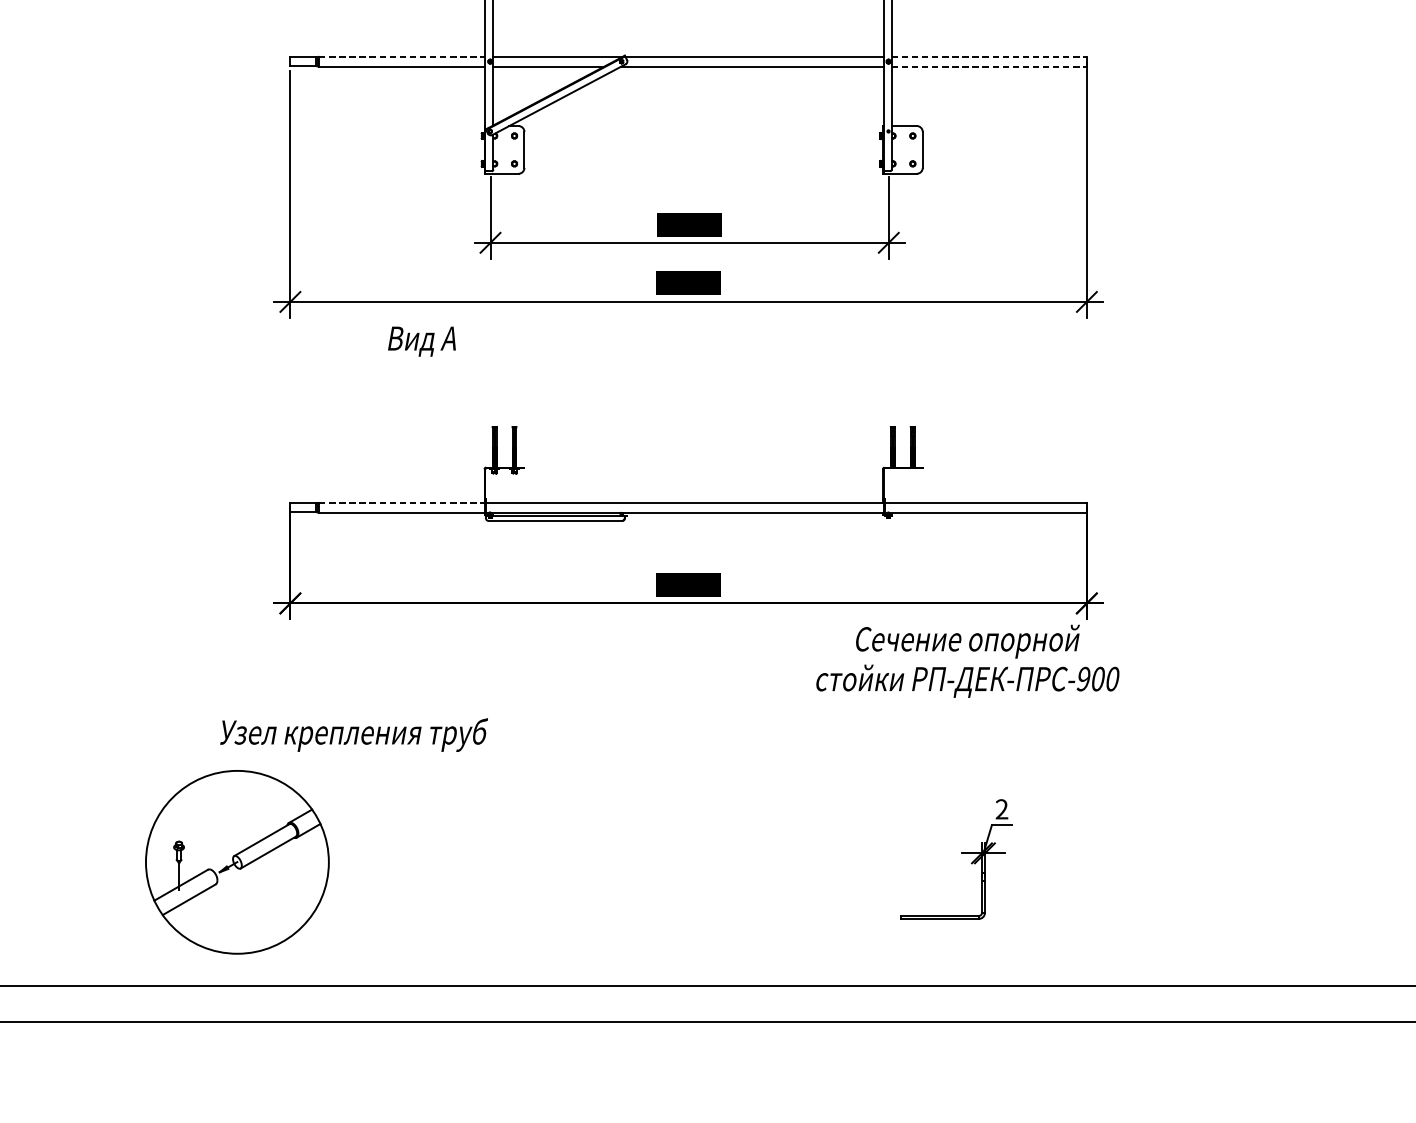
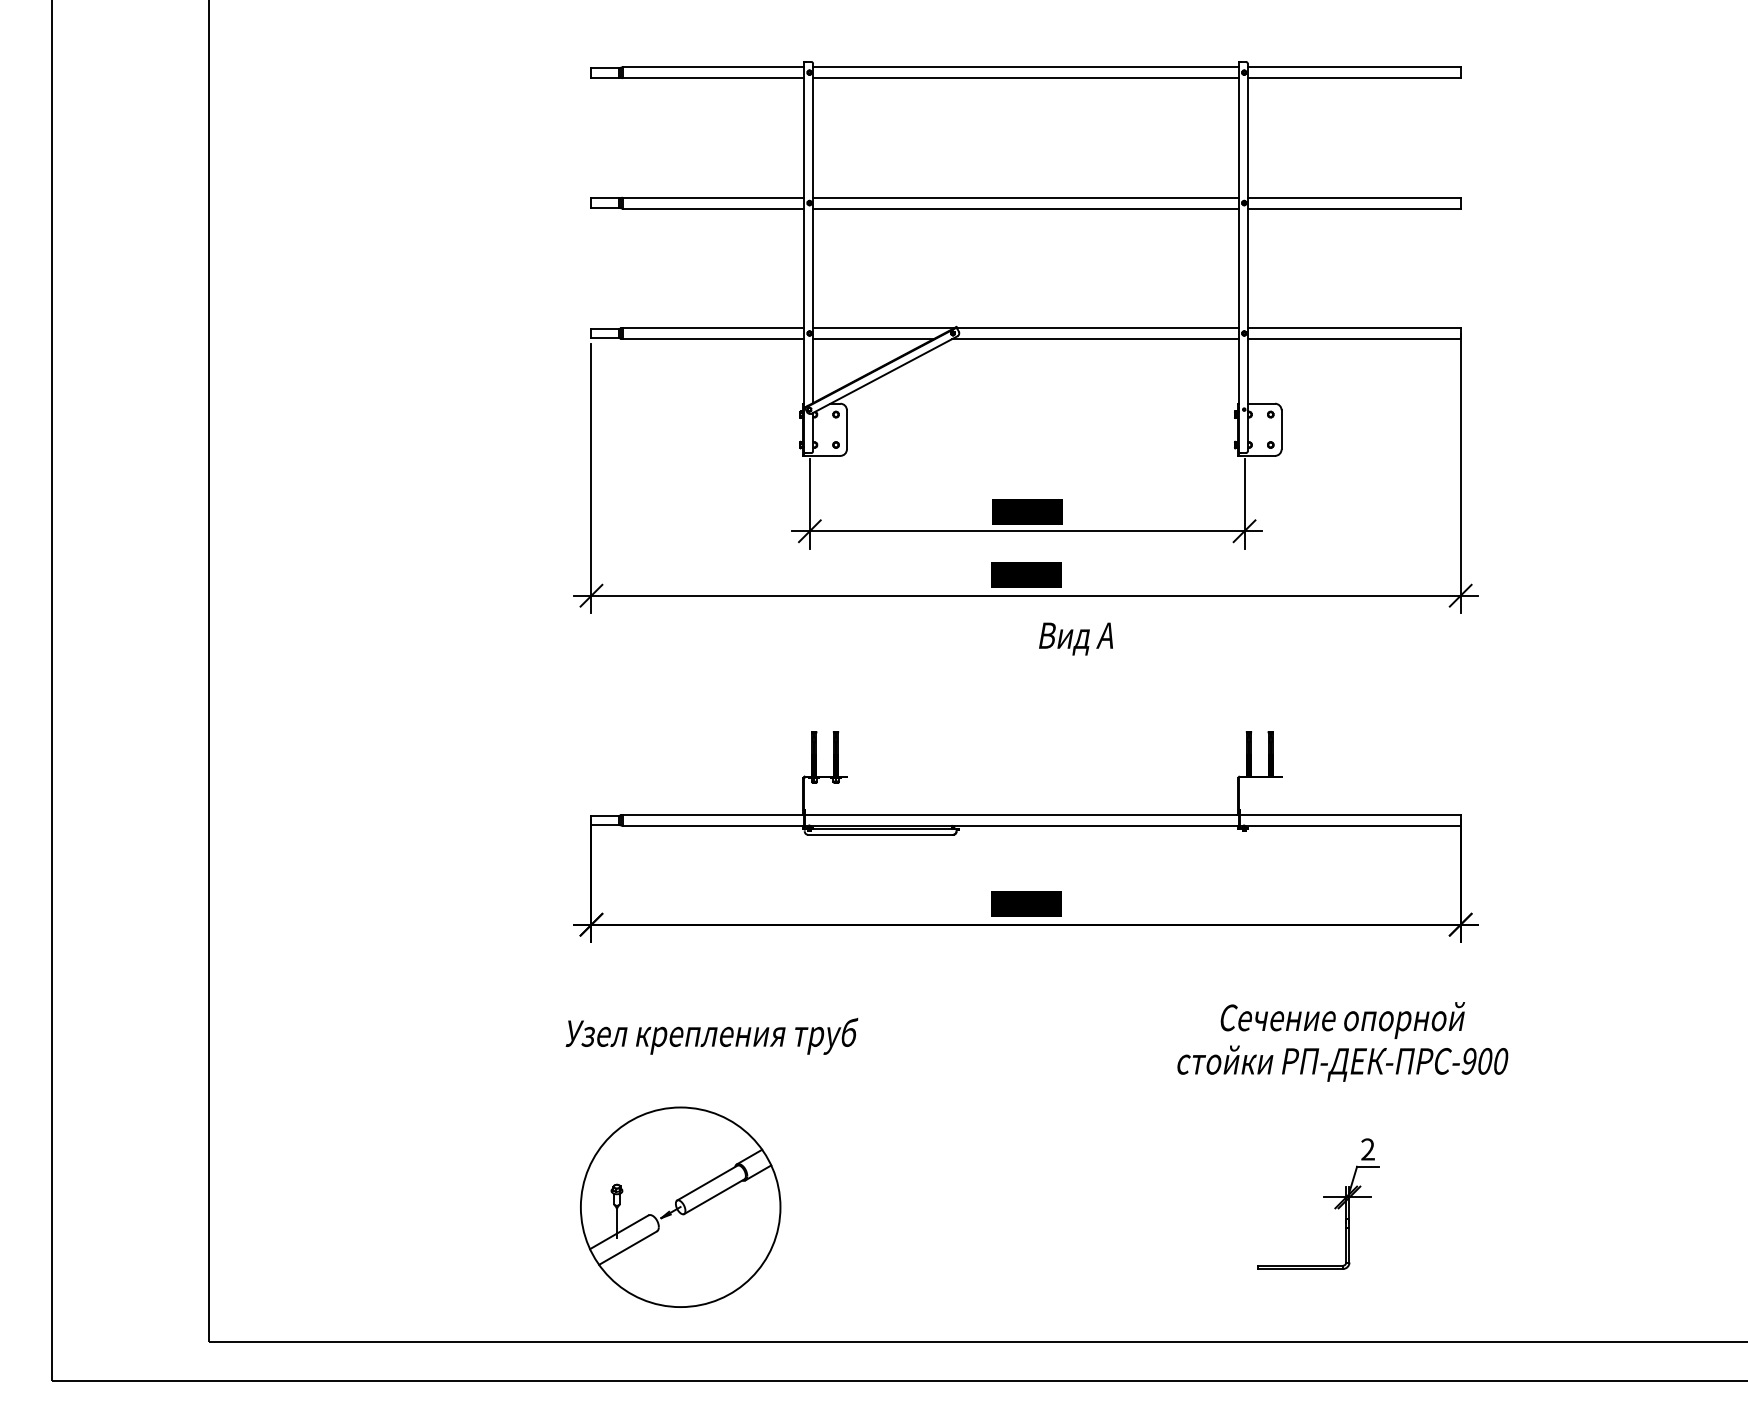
line: (402, 57) -> (713, 328), dashed -> solid
line: (989, 57) -> (1354, 328), dashed -> solid
line: (989, 67) -> (1354, 339), dashed -> solid
text: (421, 341) -> (1075, 638), moved
line: (402, 502) -> (713, 814), dashed -> solid
text: (967, 660) -> (1342, 1041), moved
text: (353, 735) -> (711, 1036), moved
part: (237, 861) -> (680, 1206), moved

